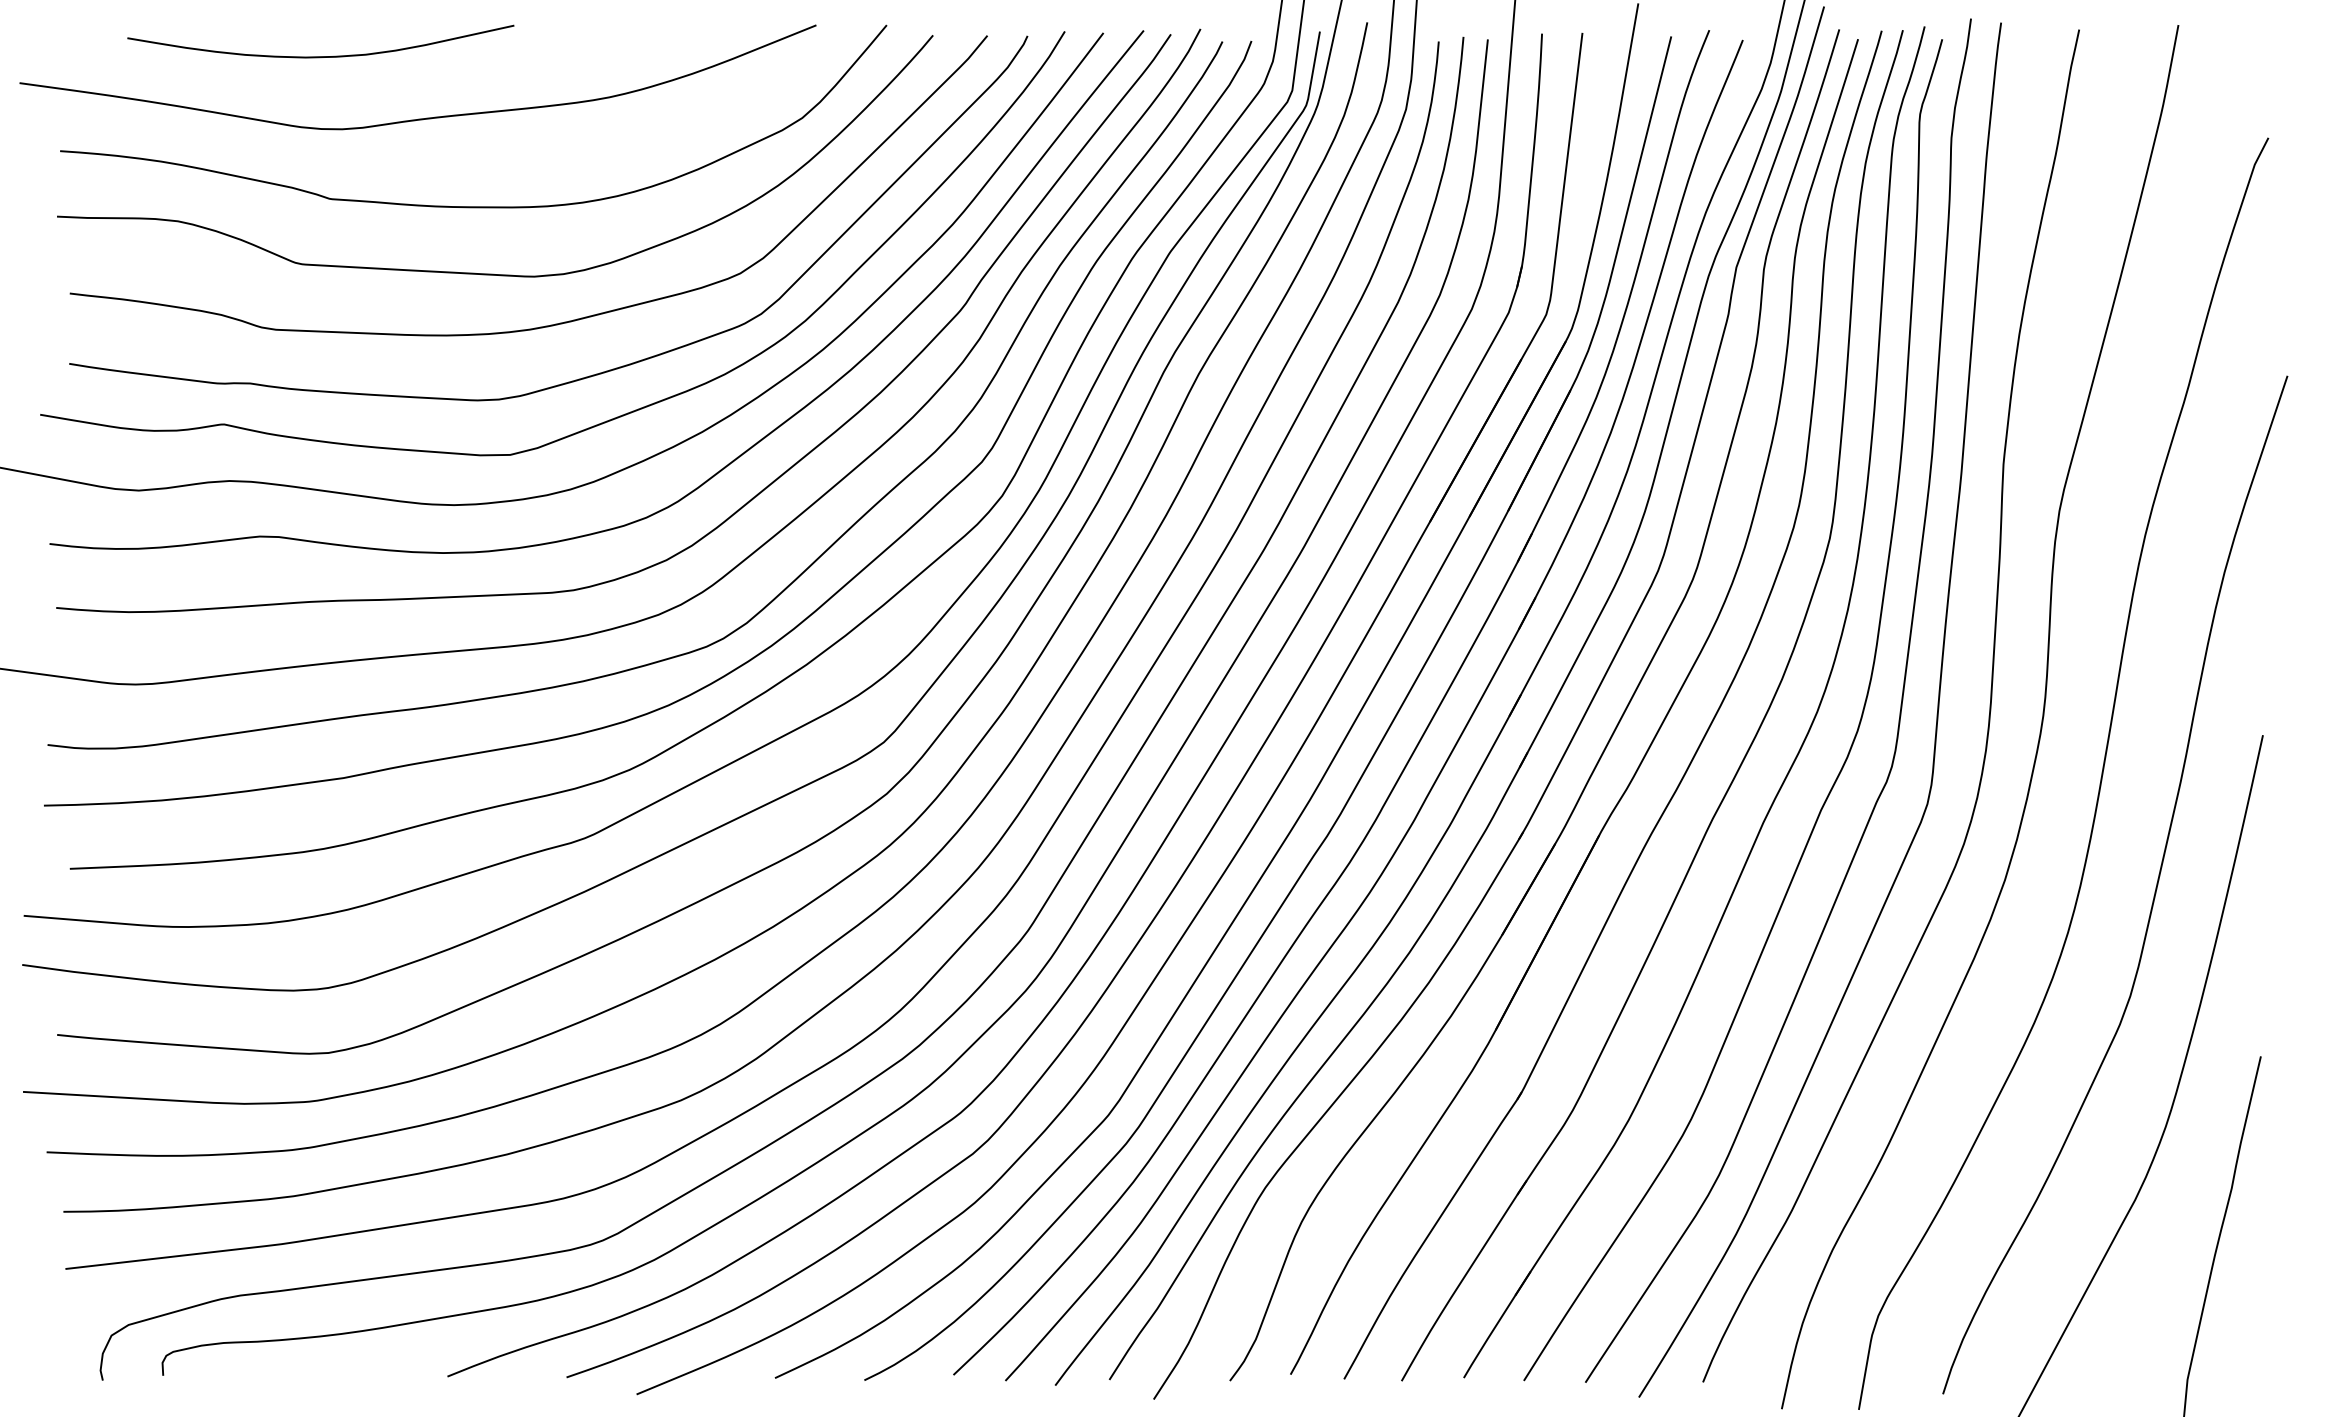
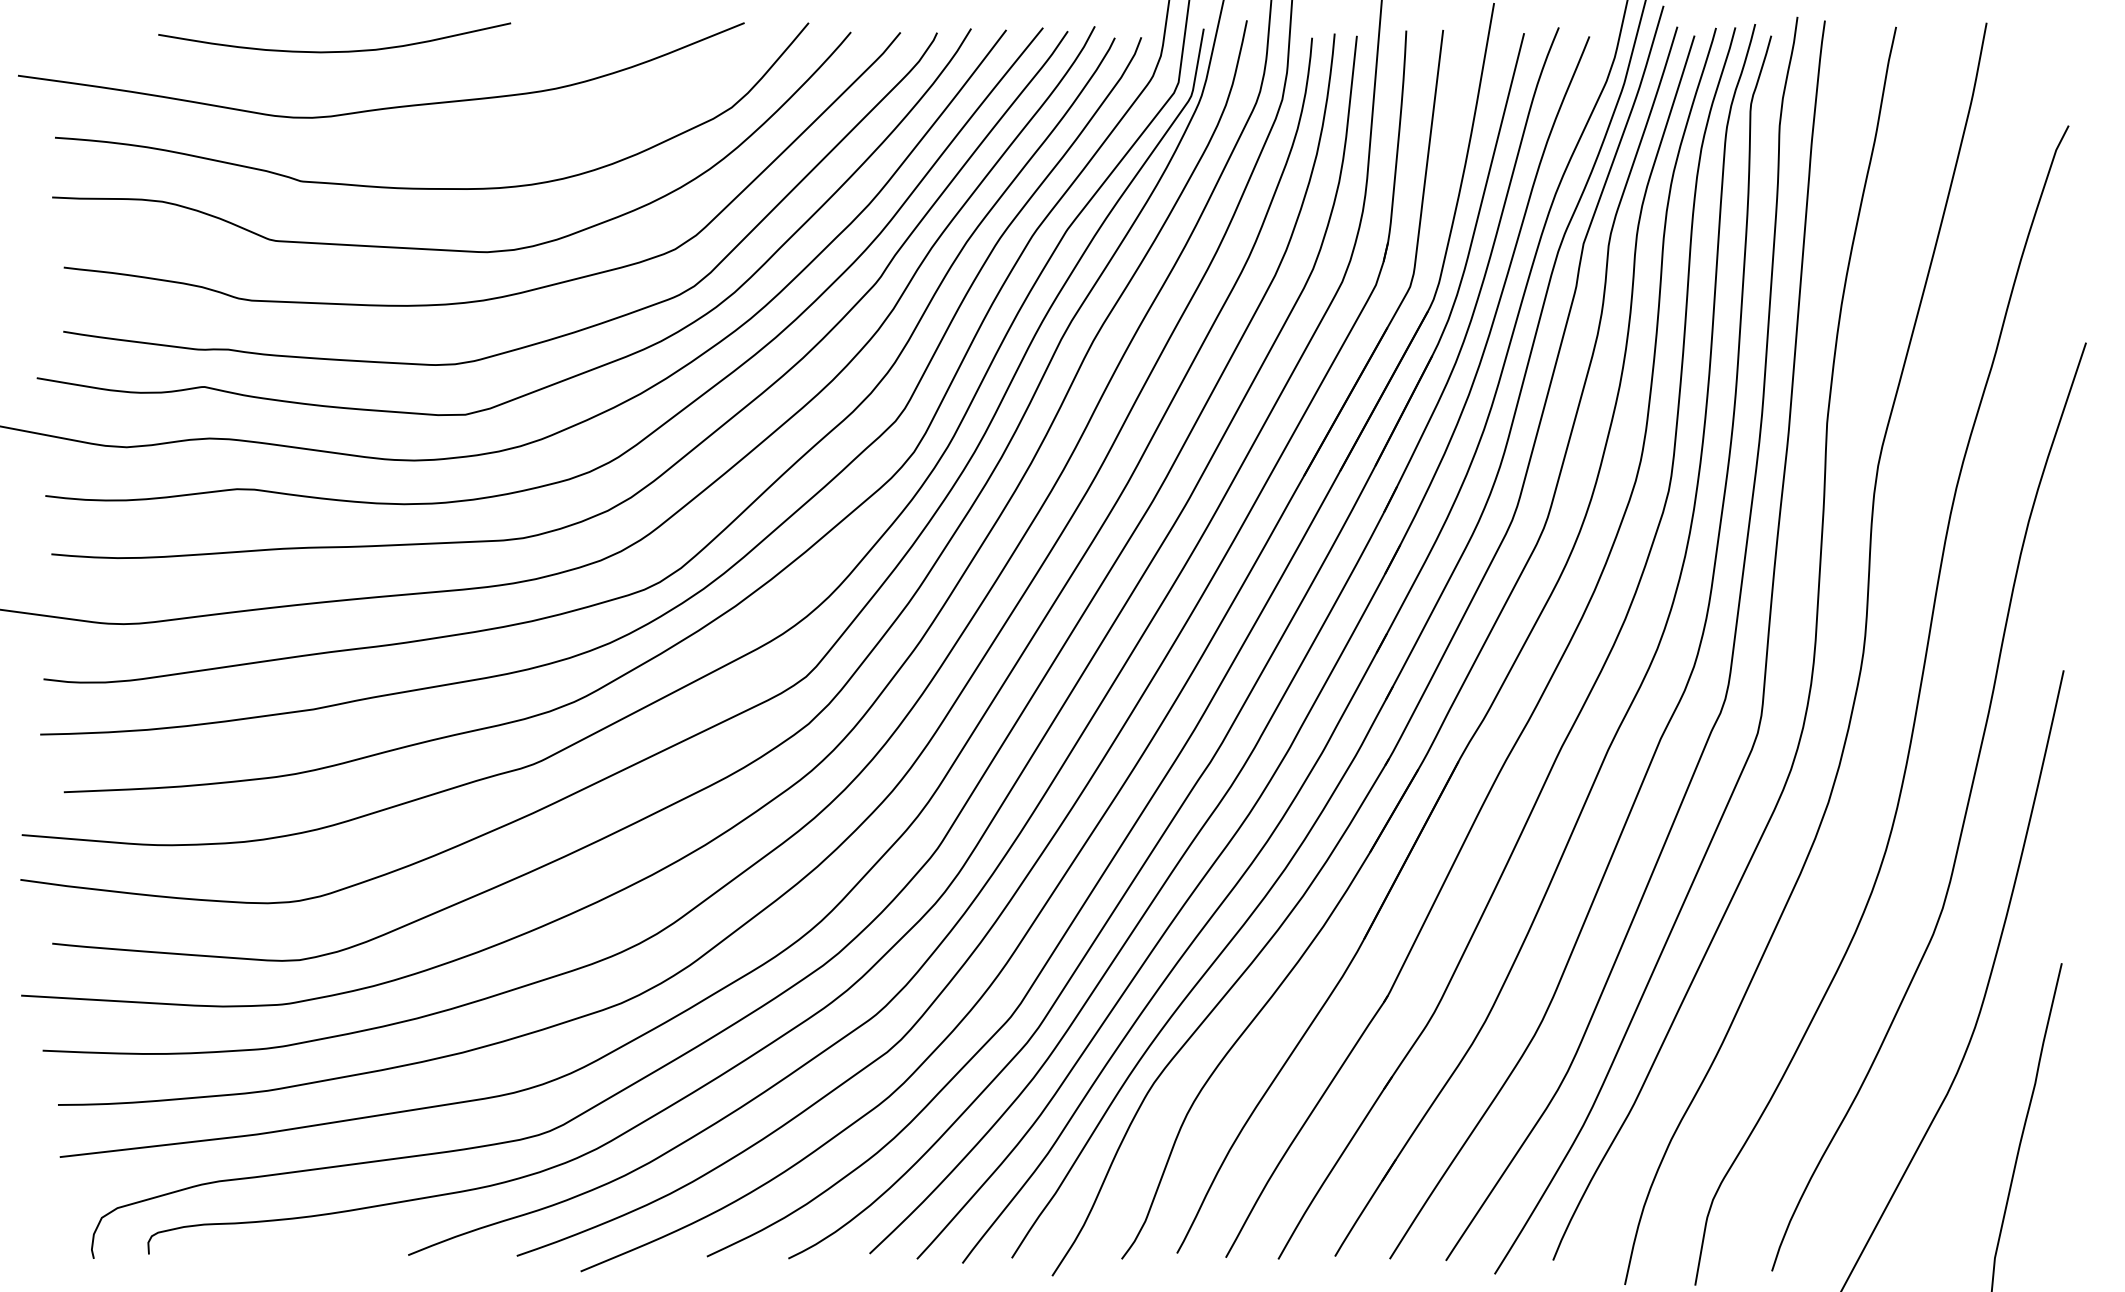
curve: (320, 56) -> (334, 51), moved

